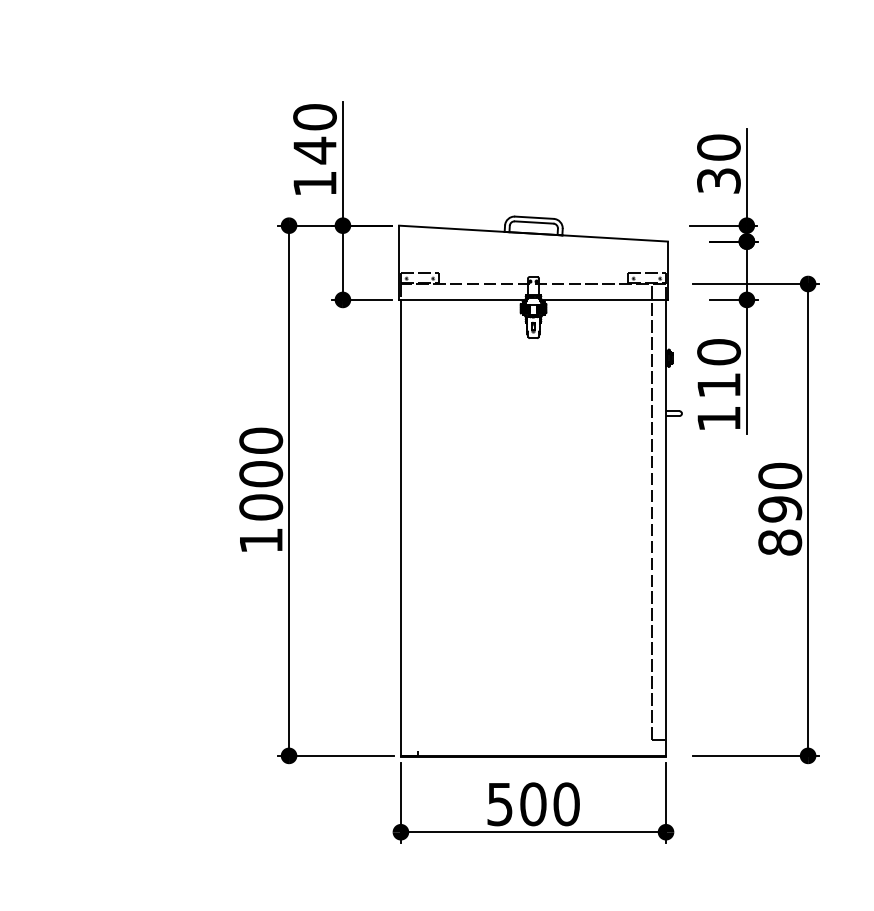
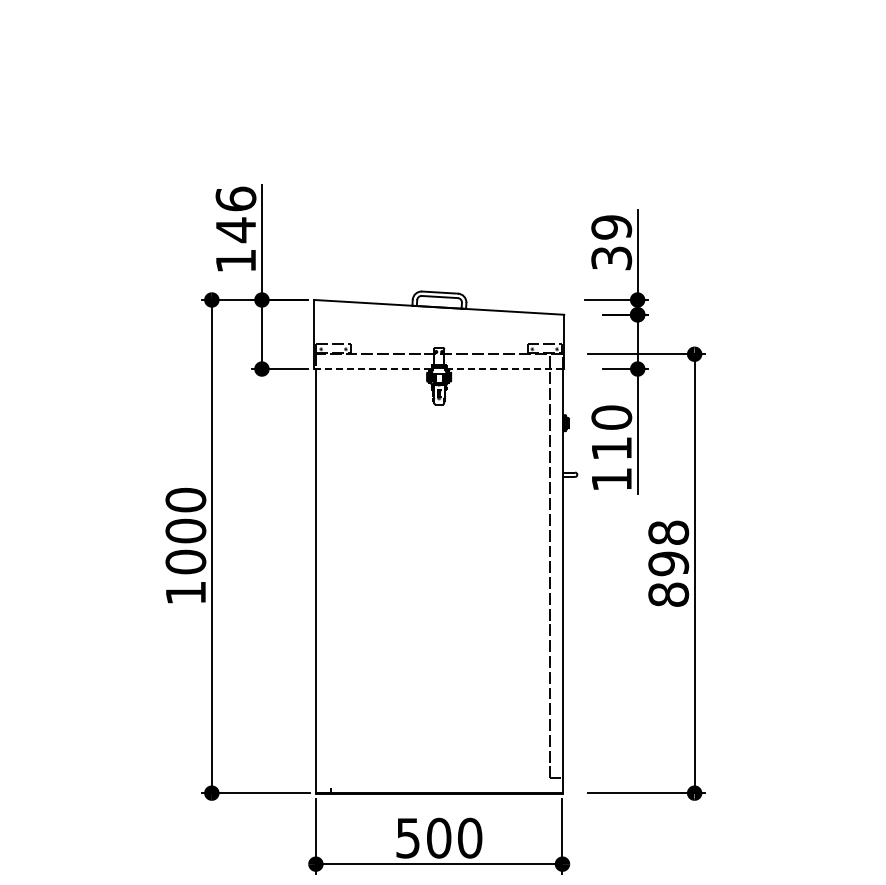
text: (314, 116) -> (235, 198), 140 -> 146
text: (718, 147) -> (611, 227), 30 -> 39
line: (462, 300) -> (373, 369), solid -> dashed
line: (604, 300) -> (505, 369), solid -> dashed
text: (779, 475) -> (668, 532), 890 -> 898

